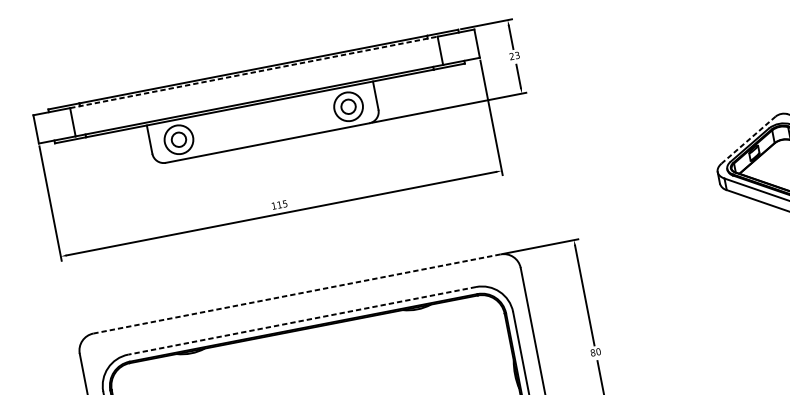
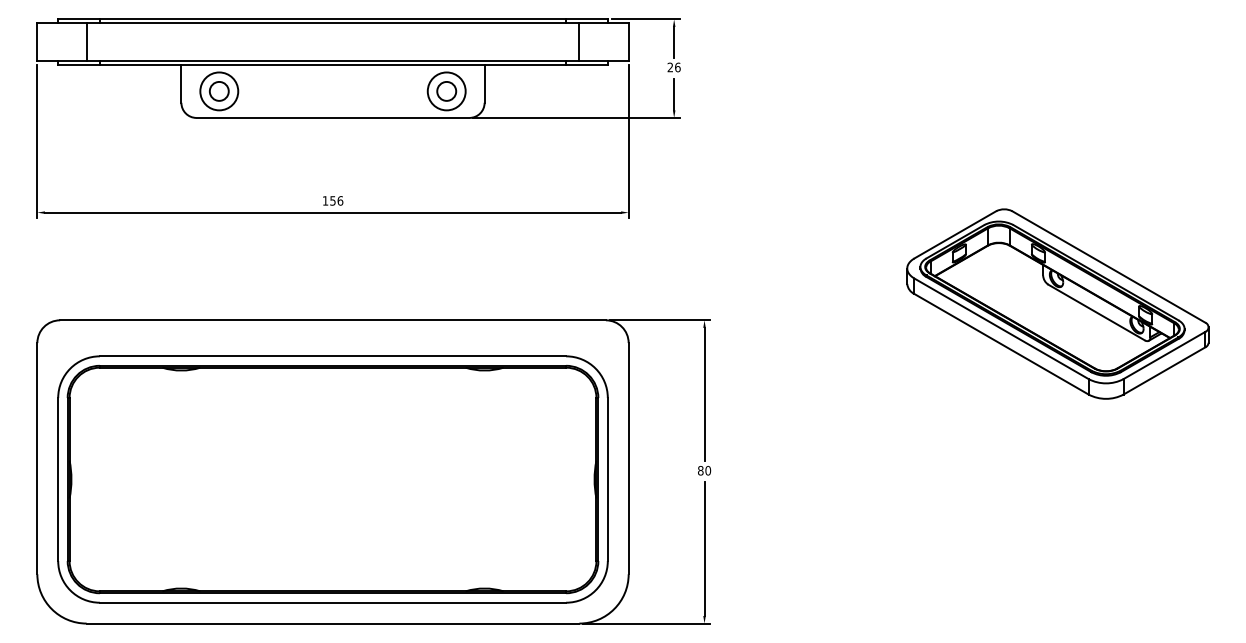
text: (517, 55) -> (677, 67), 23 -> 26
line: (254, 72) -> (333, 23), dashed -> solid
line: (748, 140) -> (954, 235), dashed -> solid
text: (282, 204) -> (336, 200), 115 -> 156
line: (297, 294) -> (333, 320), dashed -> solid
line: (301, 321) -> (332, 356), dashed -> solid

